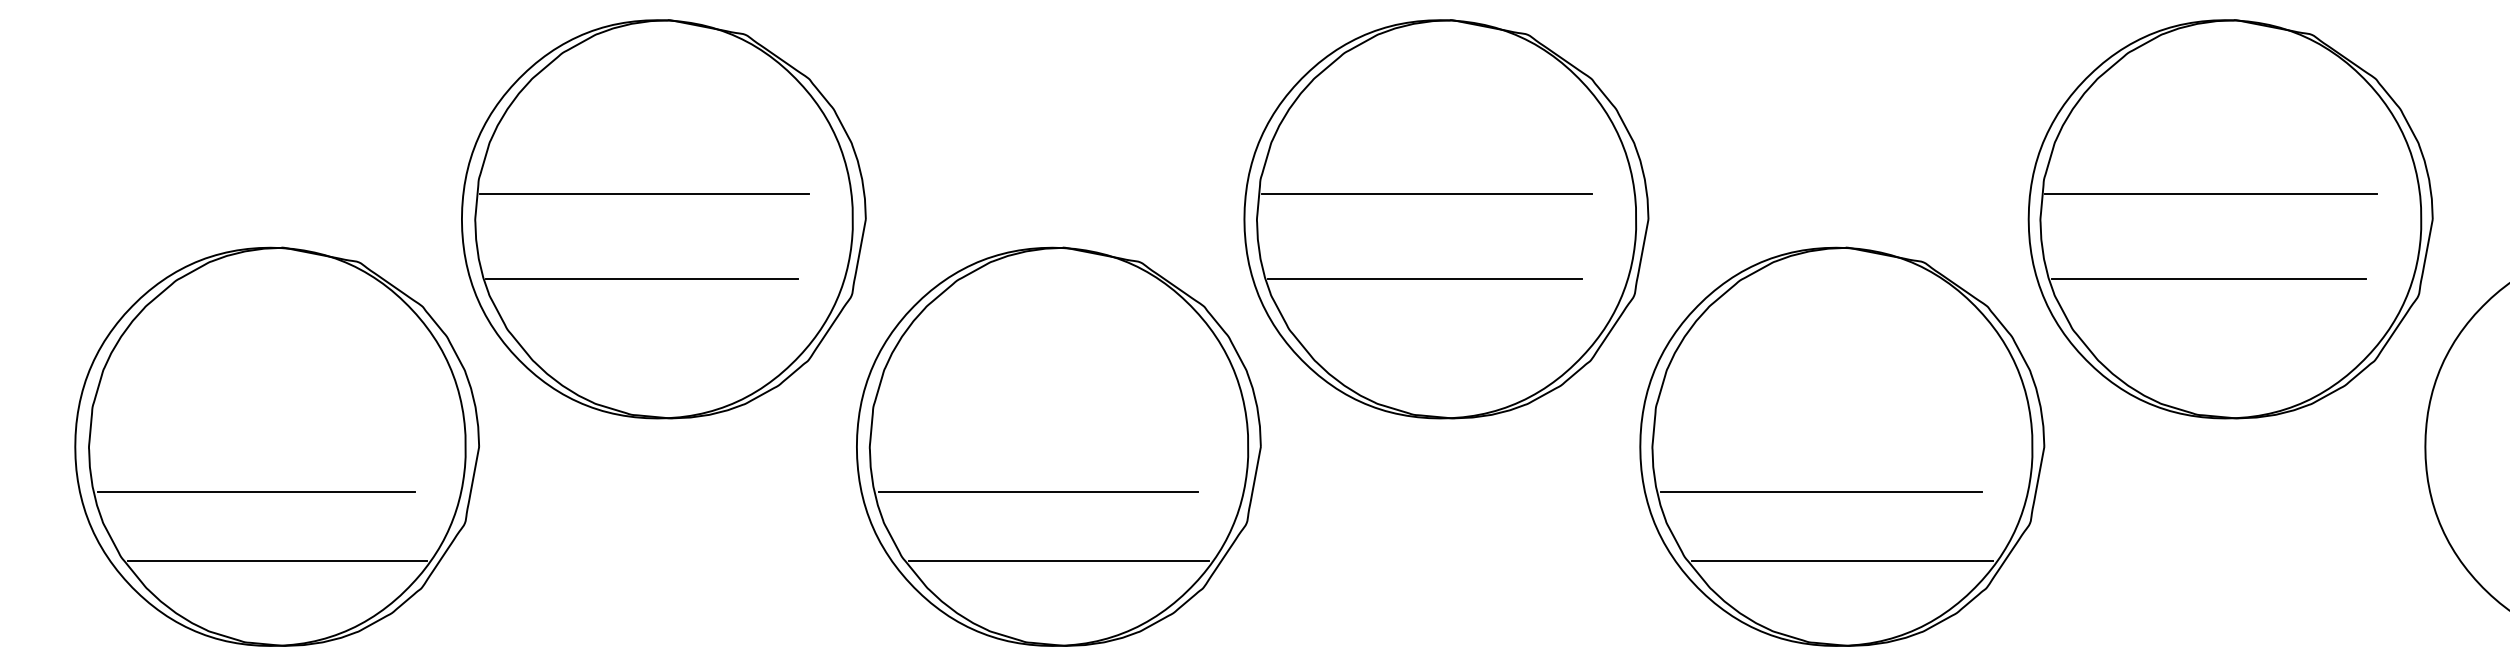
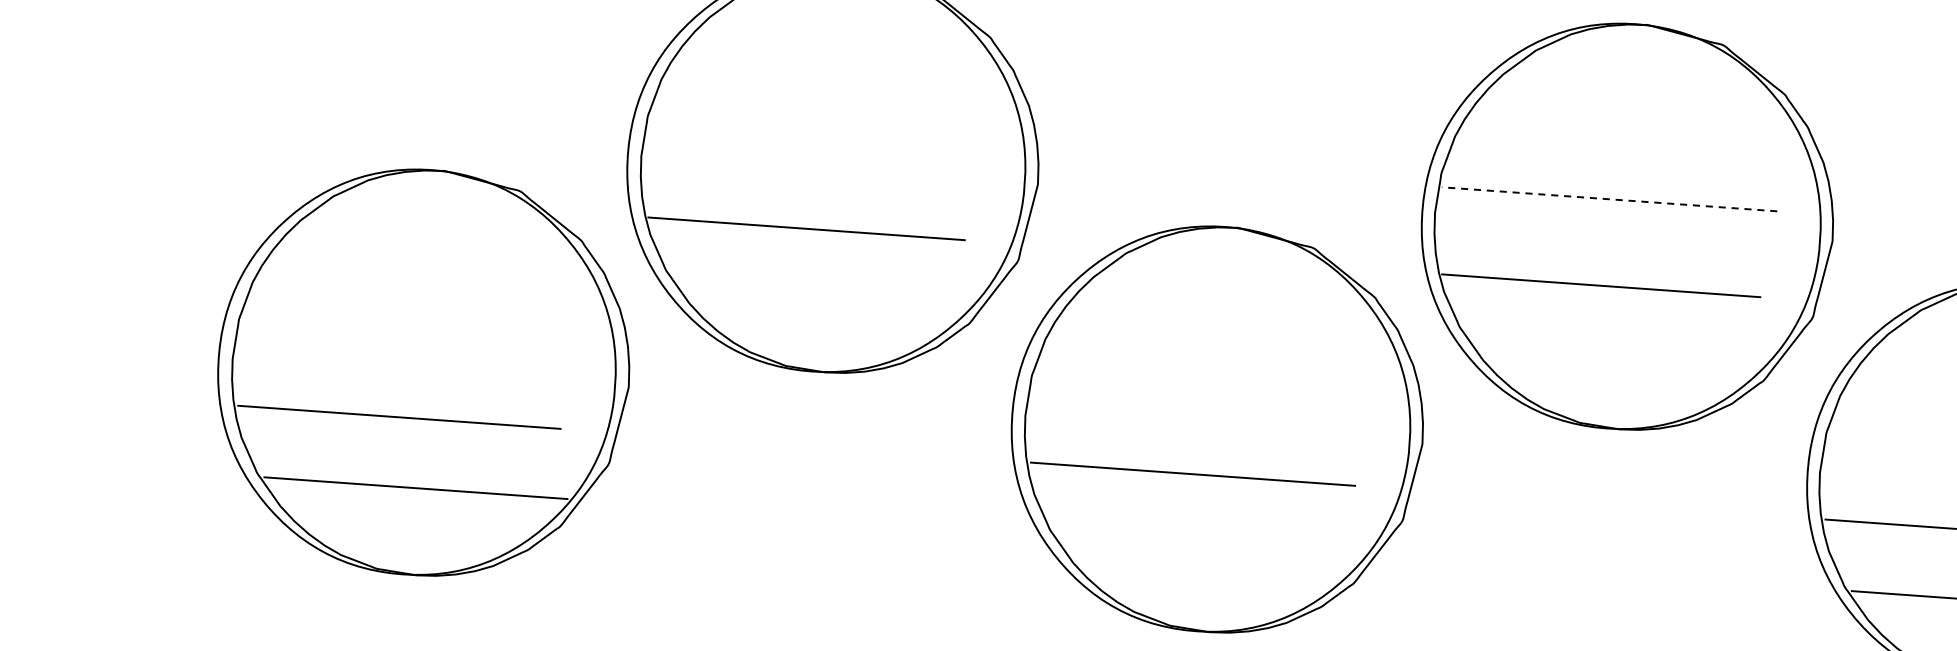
line: (644, 193) -> (815, 142), removed
line: (1426, 193) -> (1609, 199), solid -> dashed
line: (1059, 560) -> (1209, 545), removed

